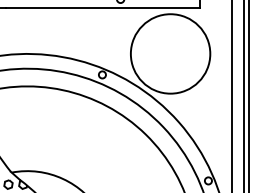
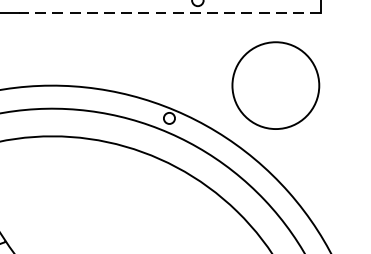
line: (102, 7) -> (169, 13), solid -> dashed
circle: (170, 53) -> (275, 84), size x0.7

